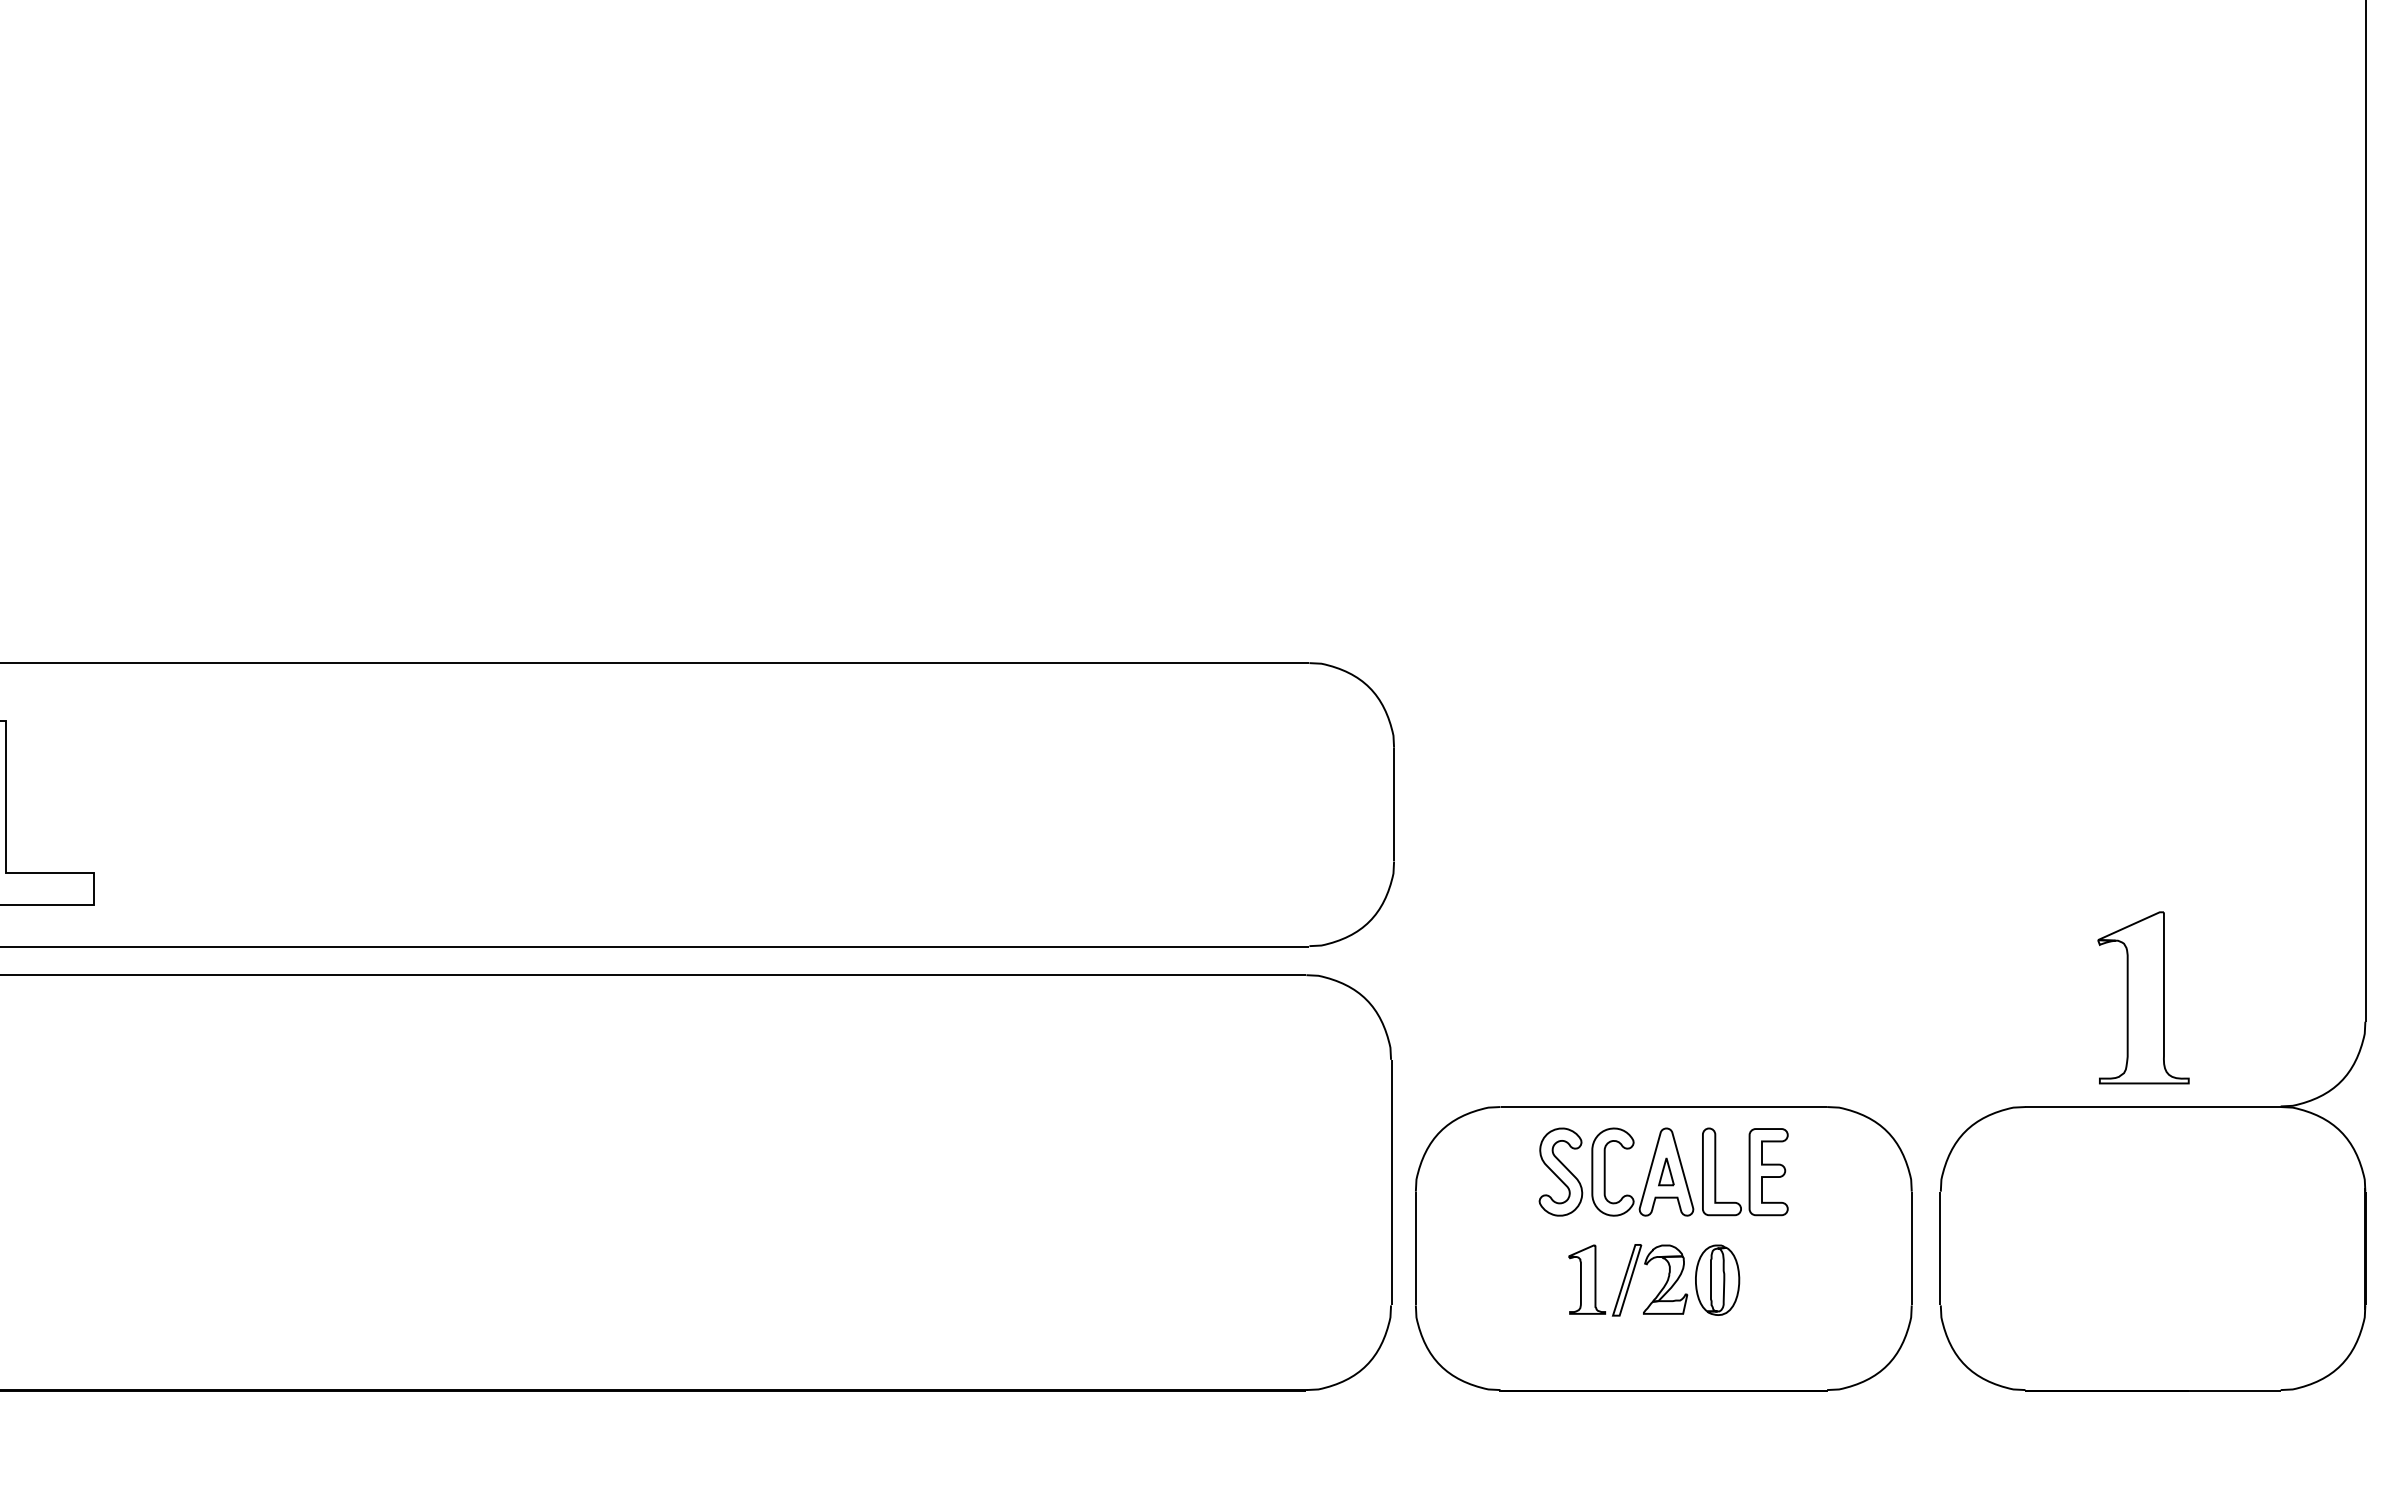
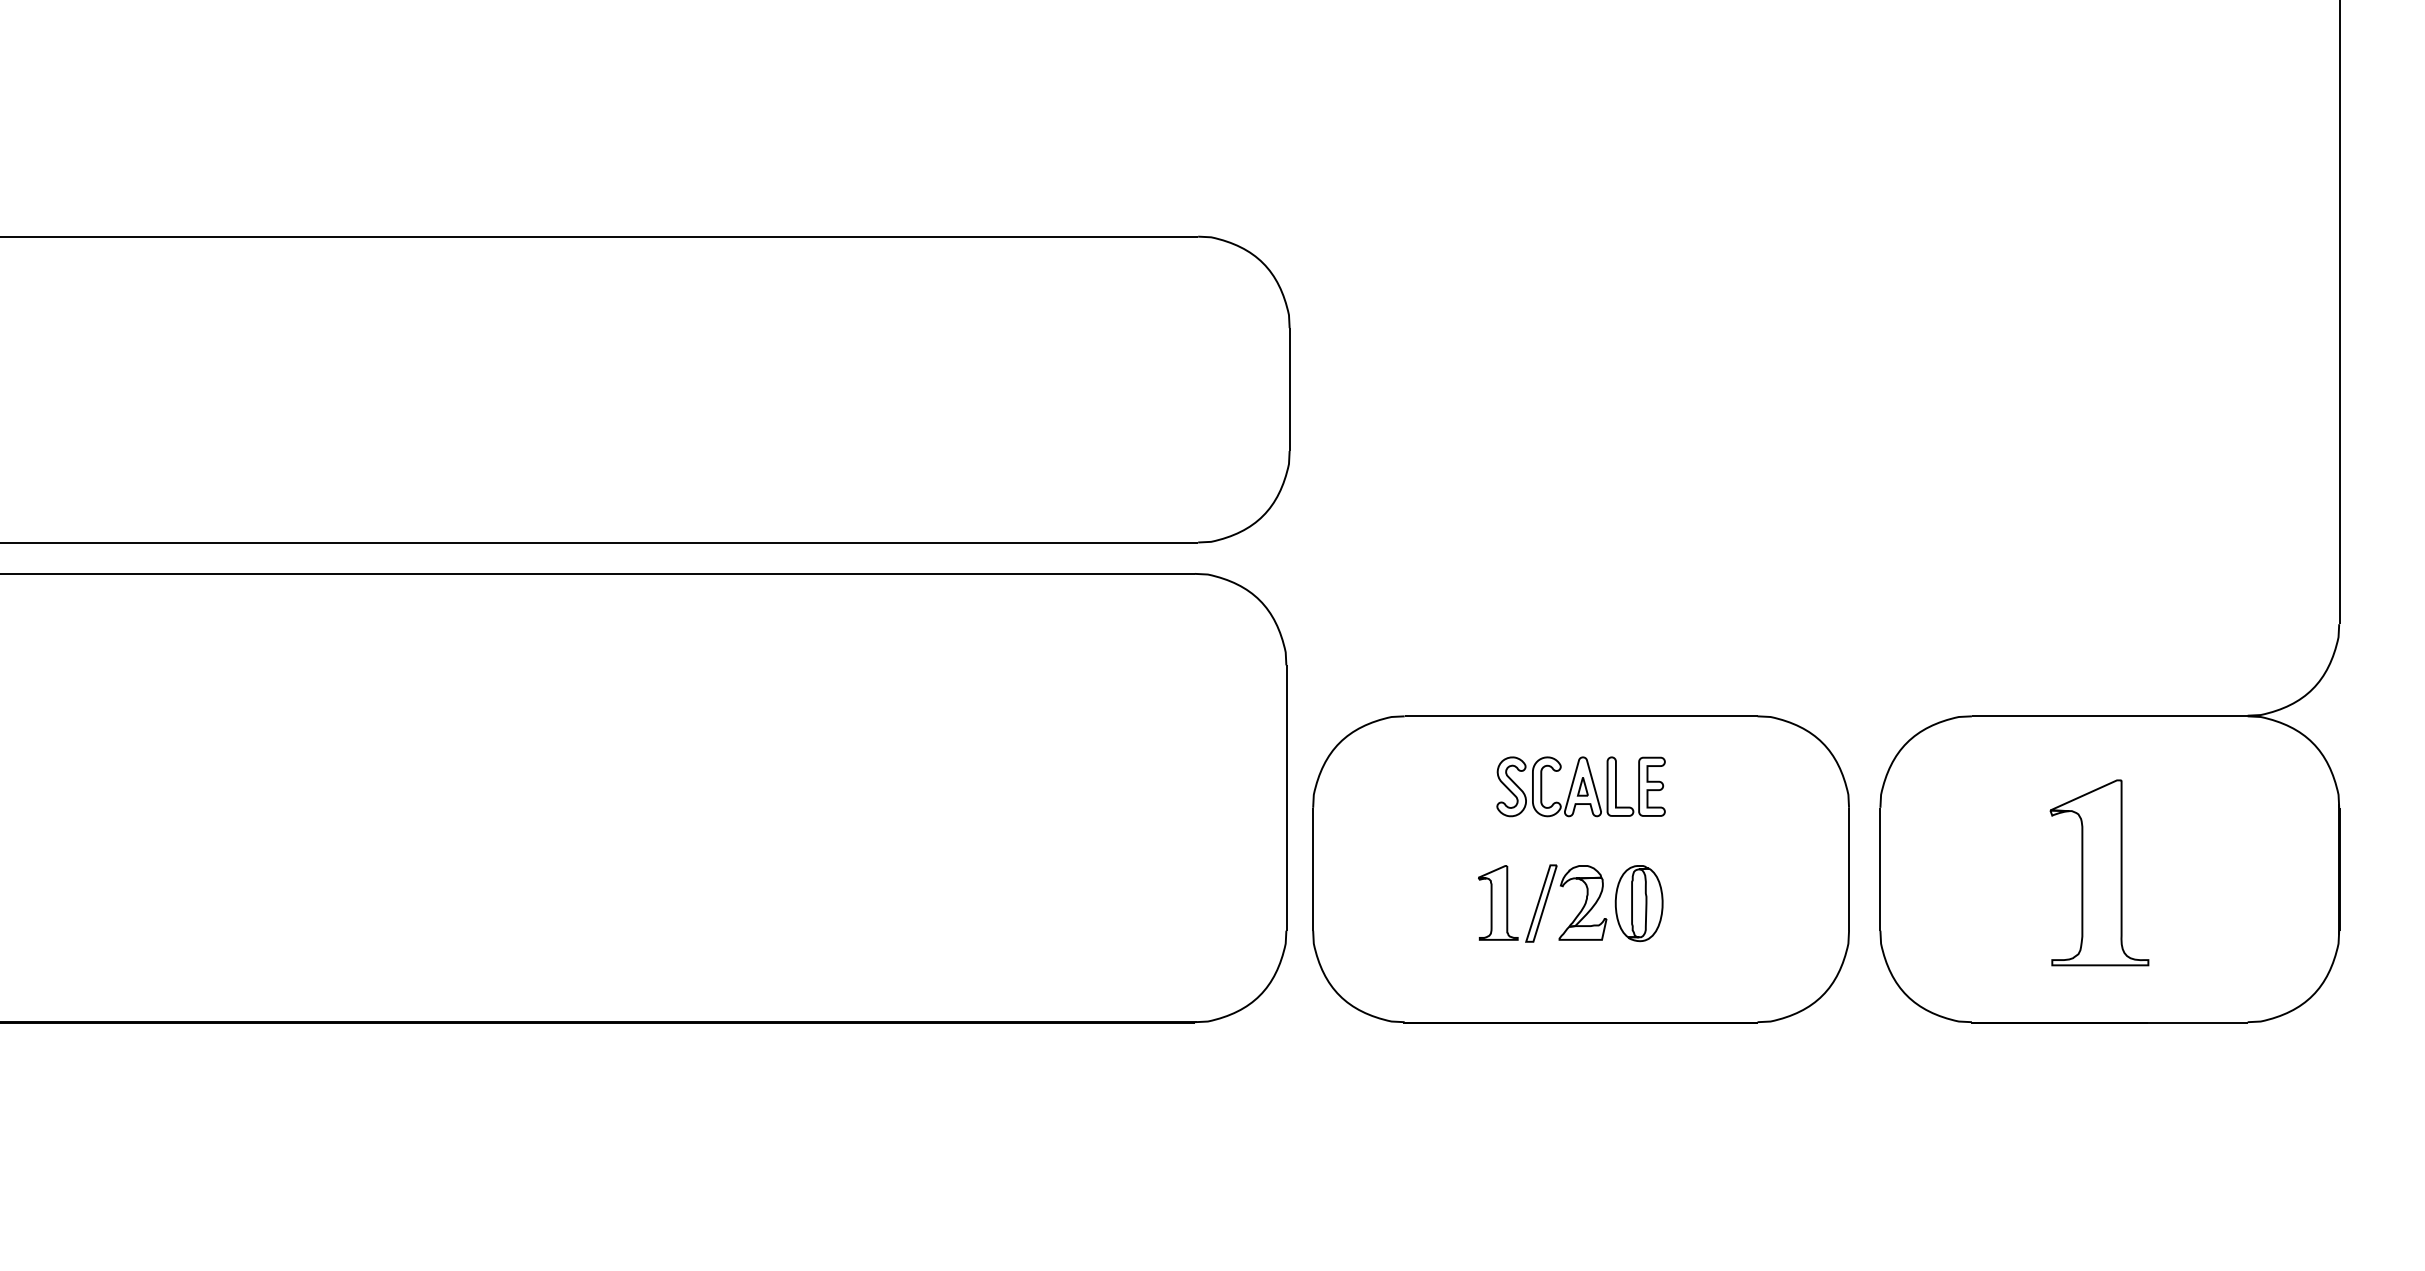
part: (2143, 997) -> (2099, 872), moved
part: (1663, 1172) -> (1580, 787), size x0.62

